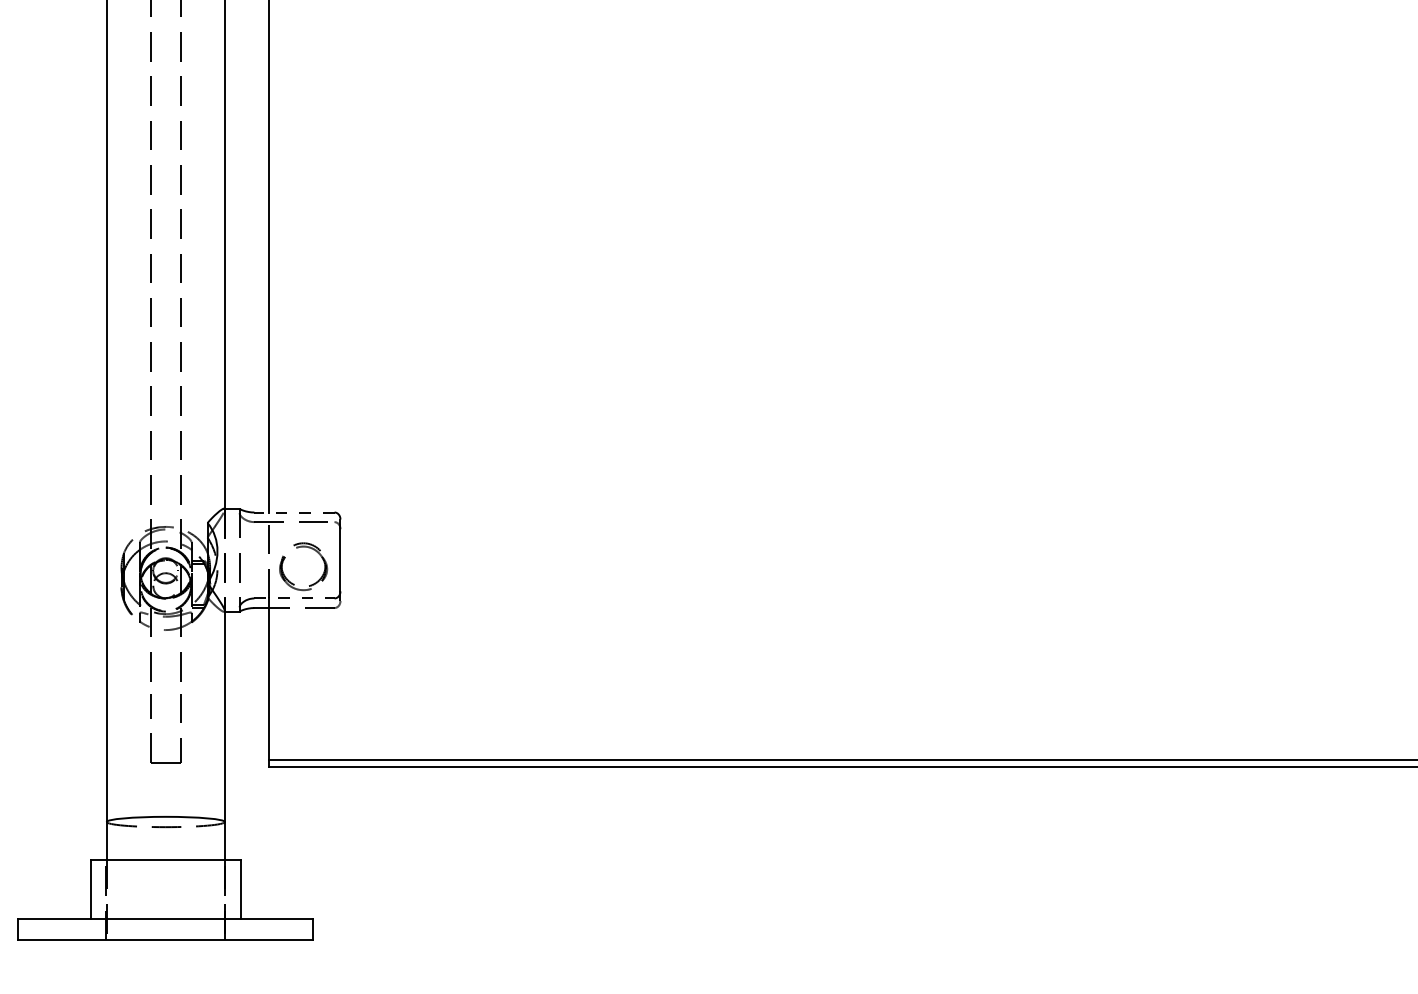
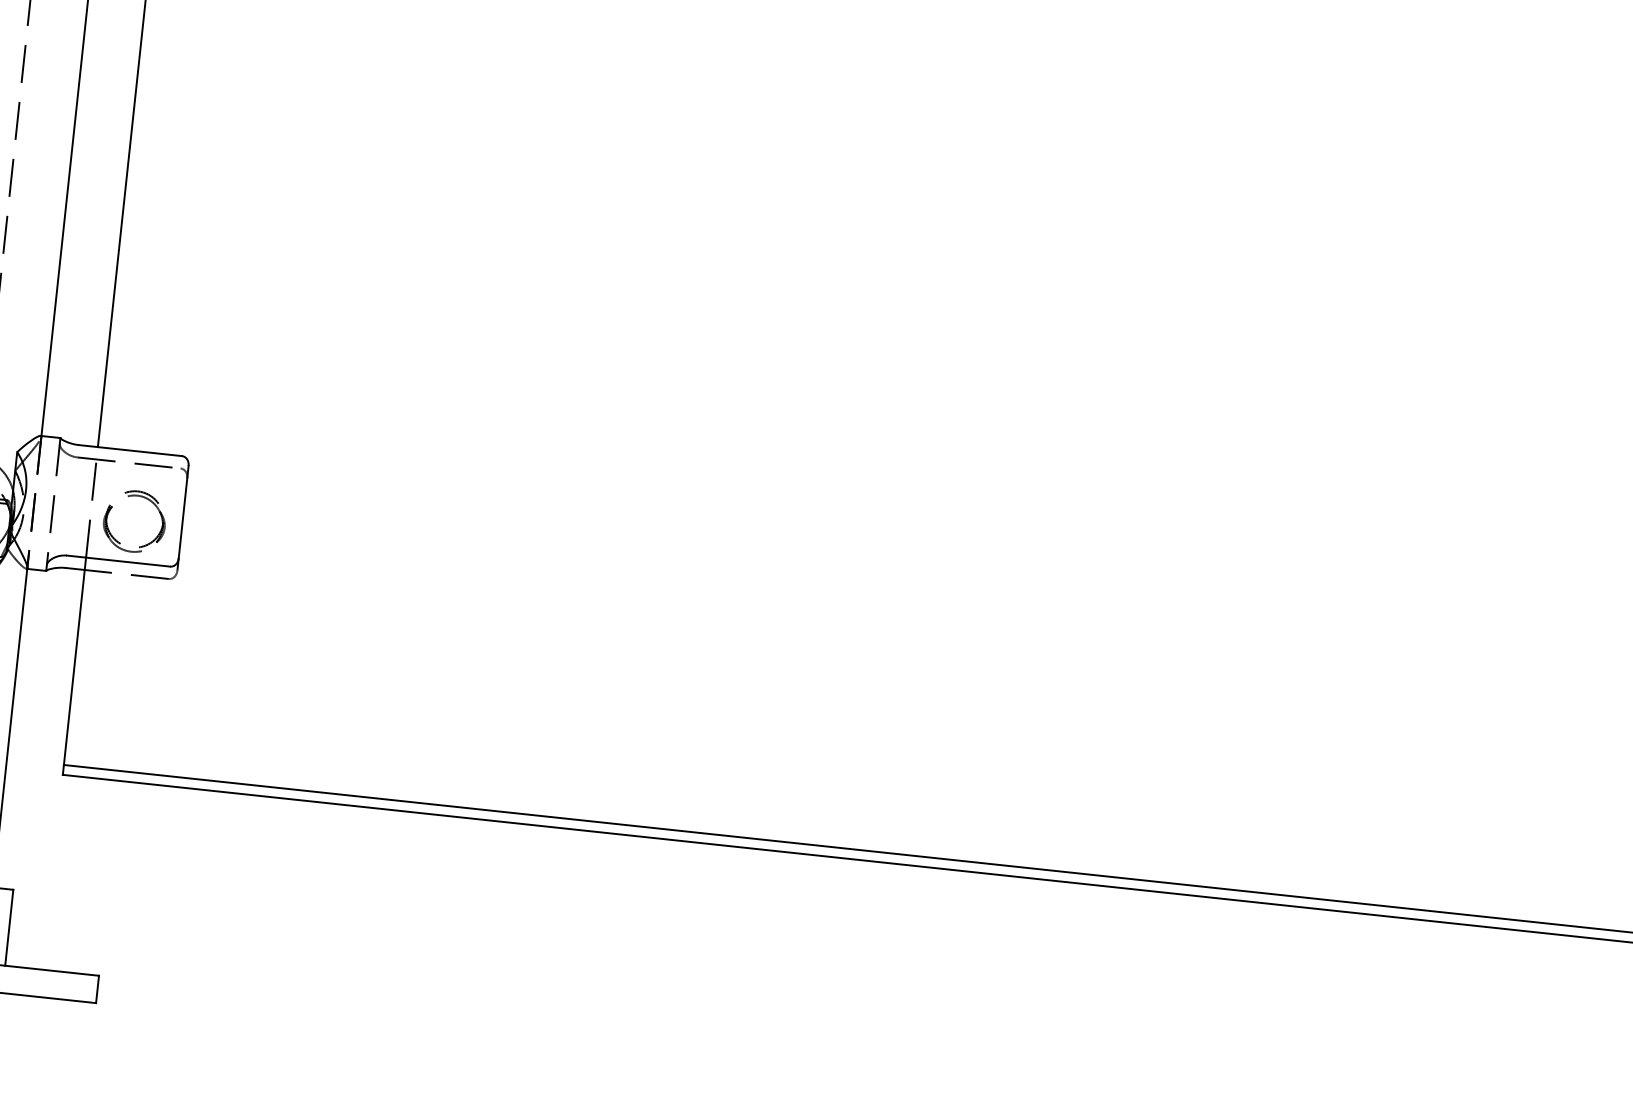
line: (294, 512) -> (130, 450), dashed -> solid
line: (294, 598) -> (118, 561), dashed -> solid

